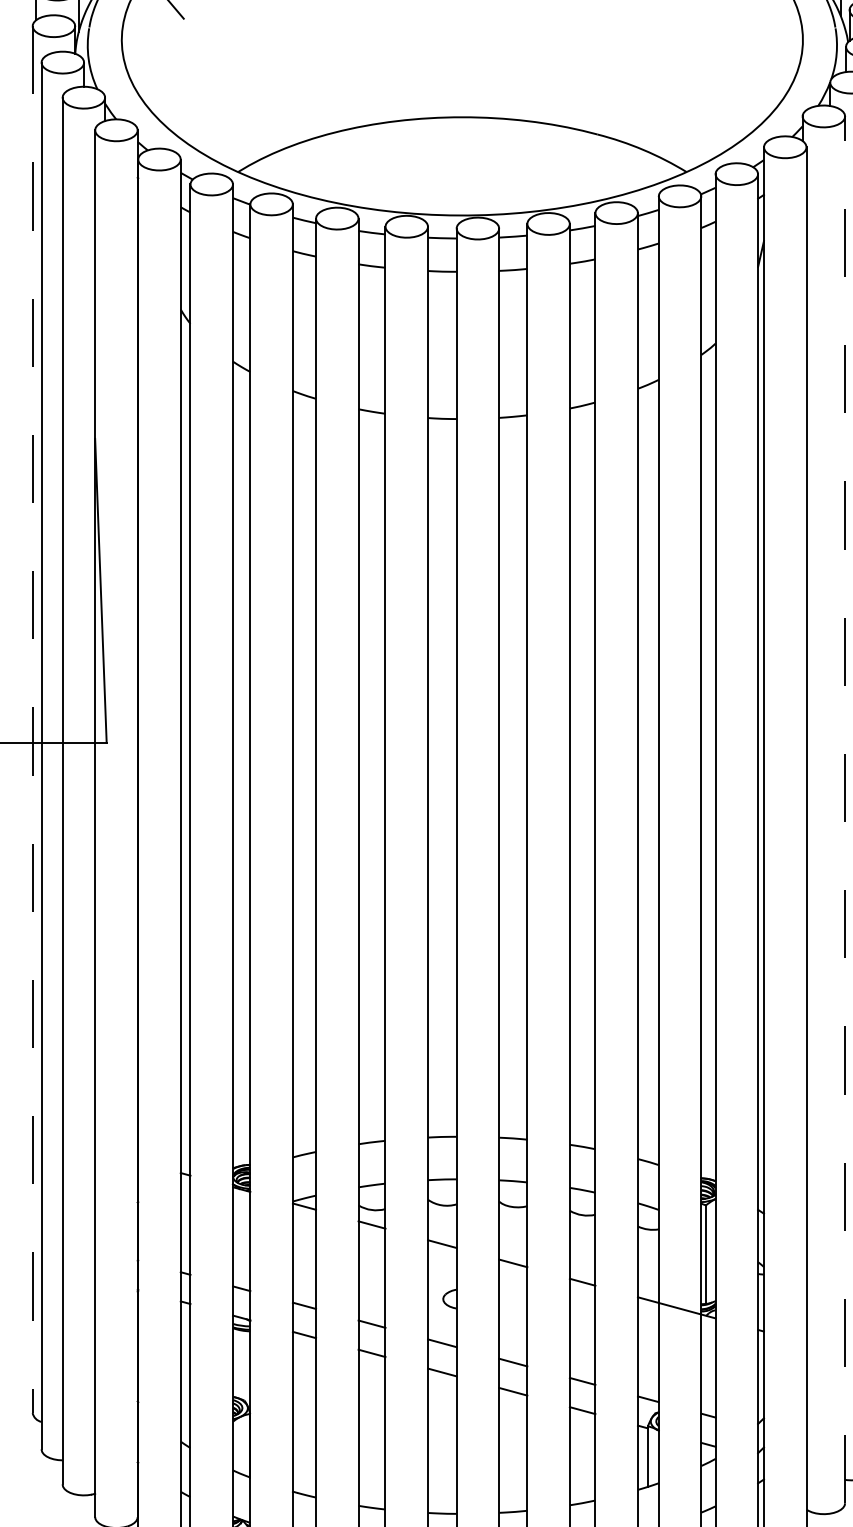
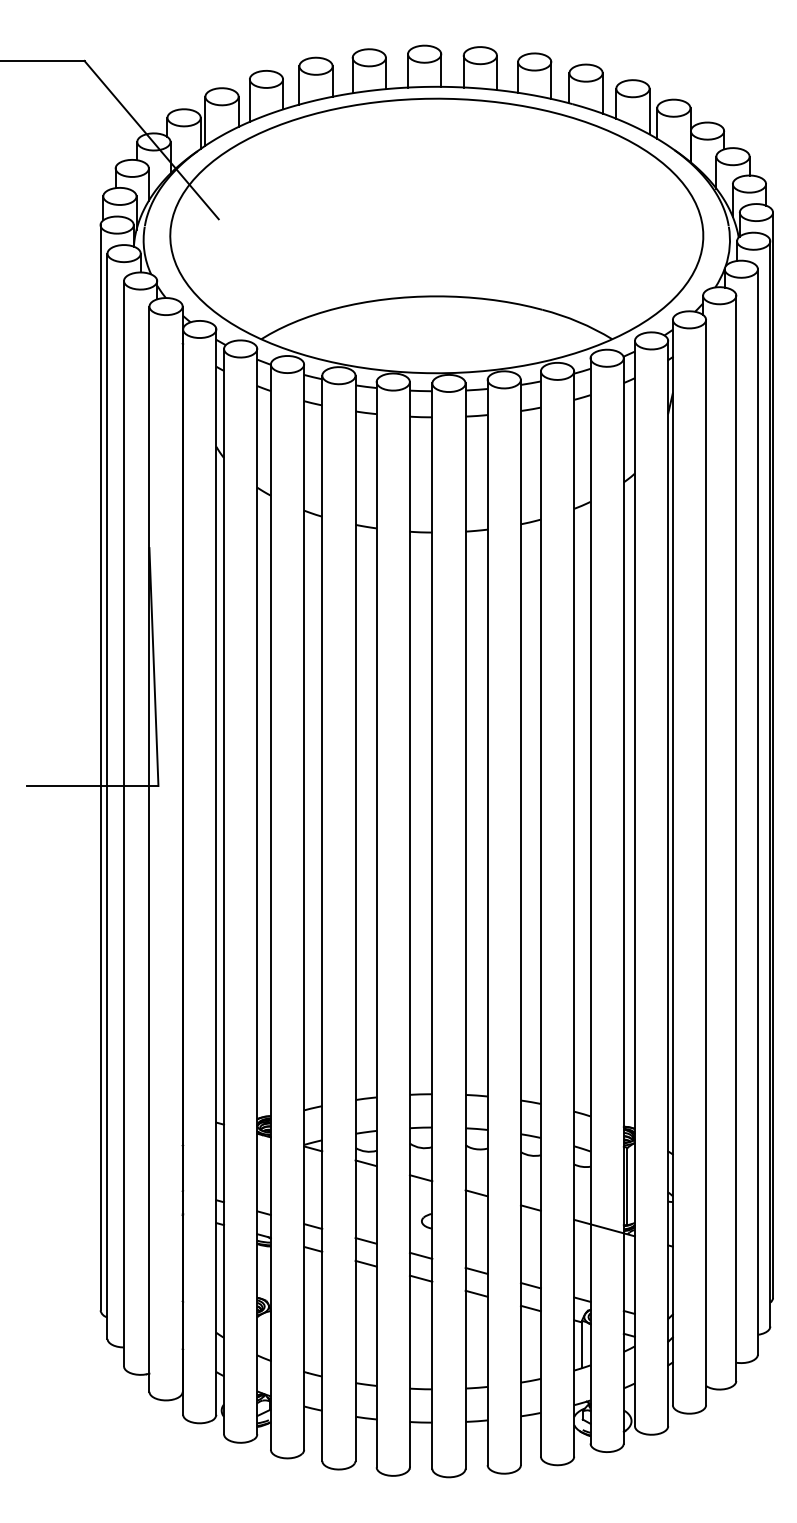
line: (32, 719) -> (100, 767), dashed -> solid
line: (845, 809) -> (736, 838), dashed -> solid

